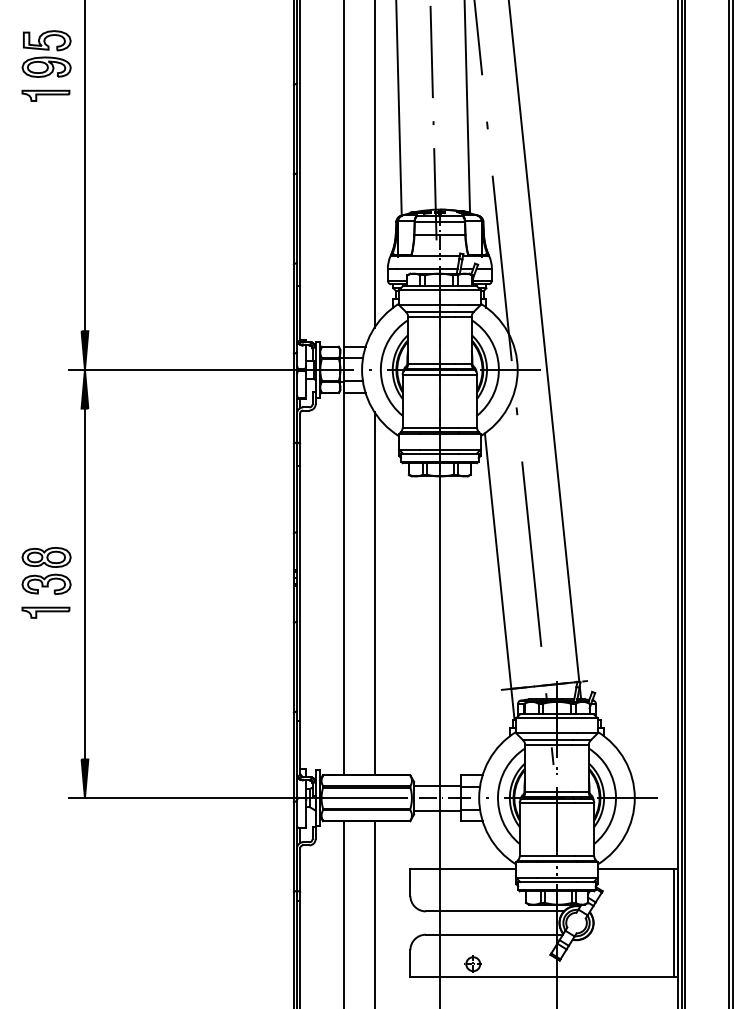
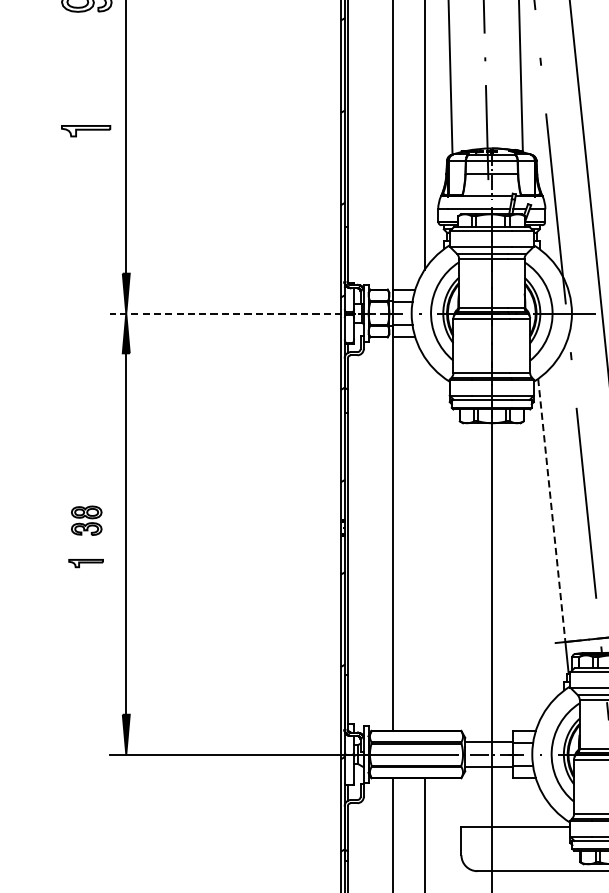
part: (45, 95) -> (85, 130), moved
line: (204, 369) -> (249, 313), solid -> dashed
line: (498, 561) -> (552, 510), solid -> dashed
part: (46, 571) -> (86, 521), size x0.6
line: (374, 593) -> (424, 543), removed
part: (45, 612) -> (85, 563), size x0.7

